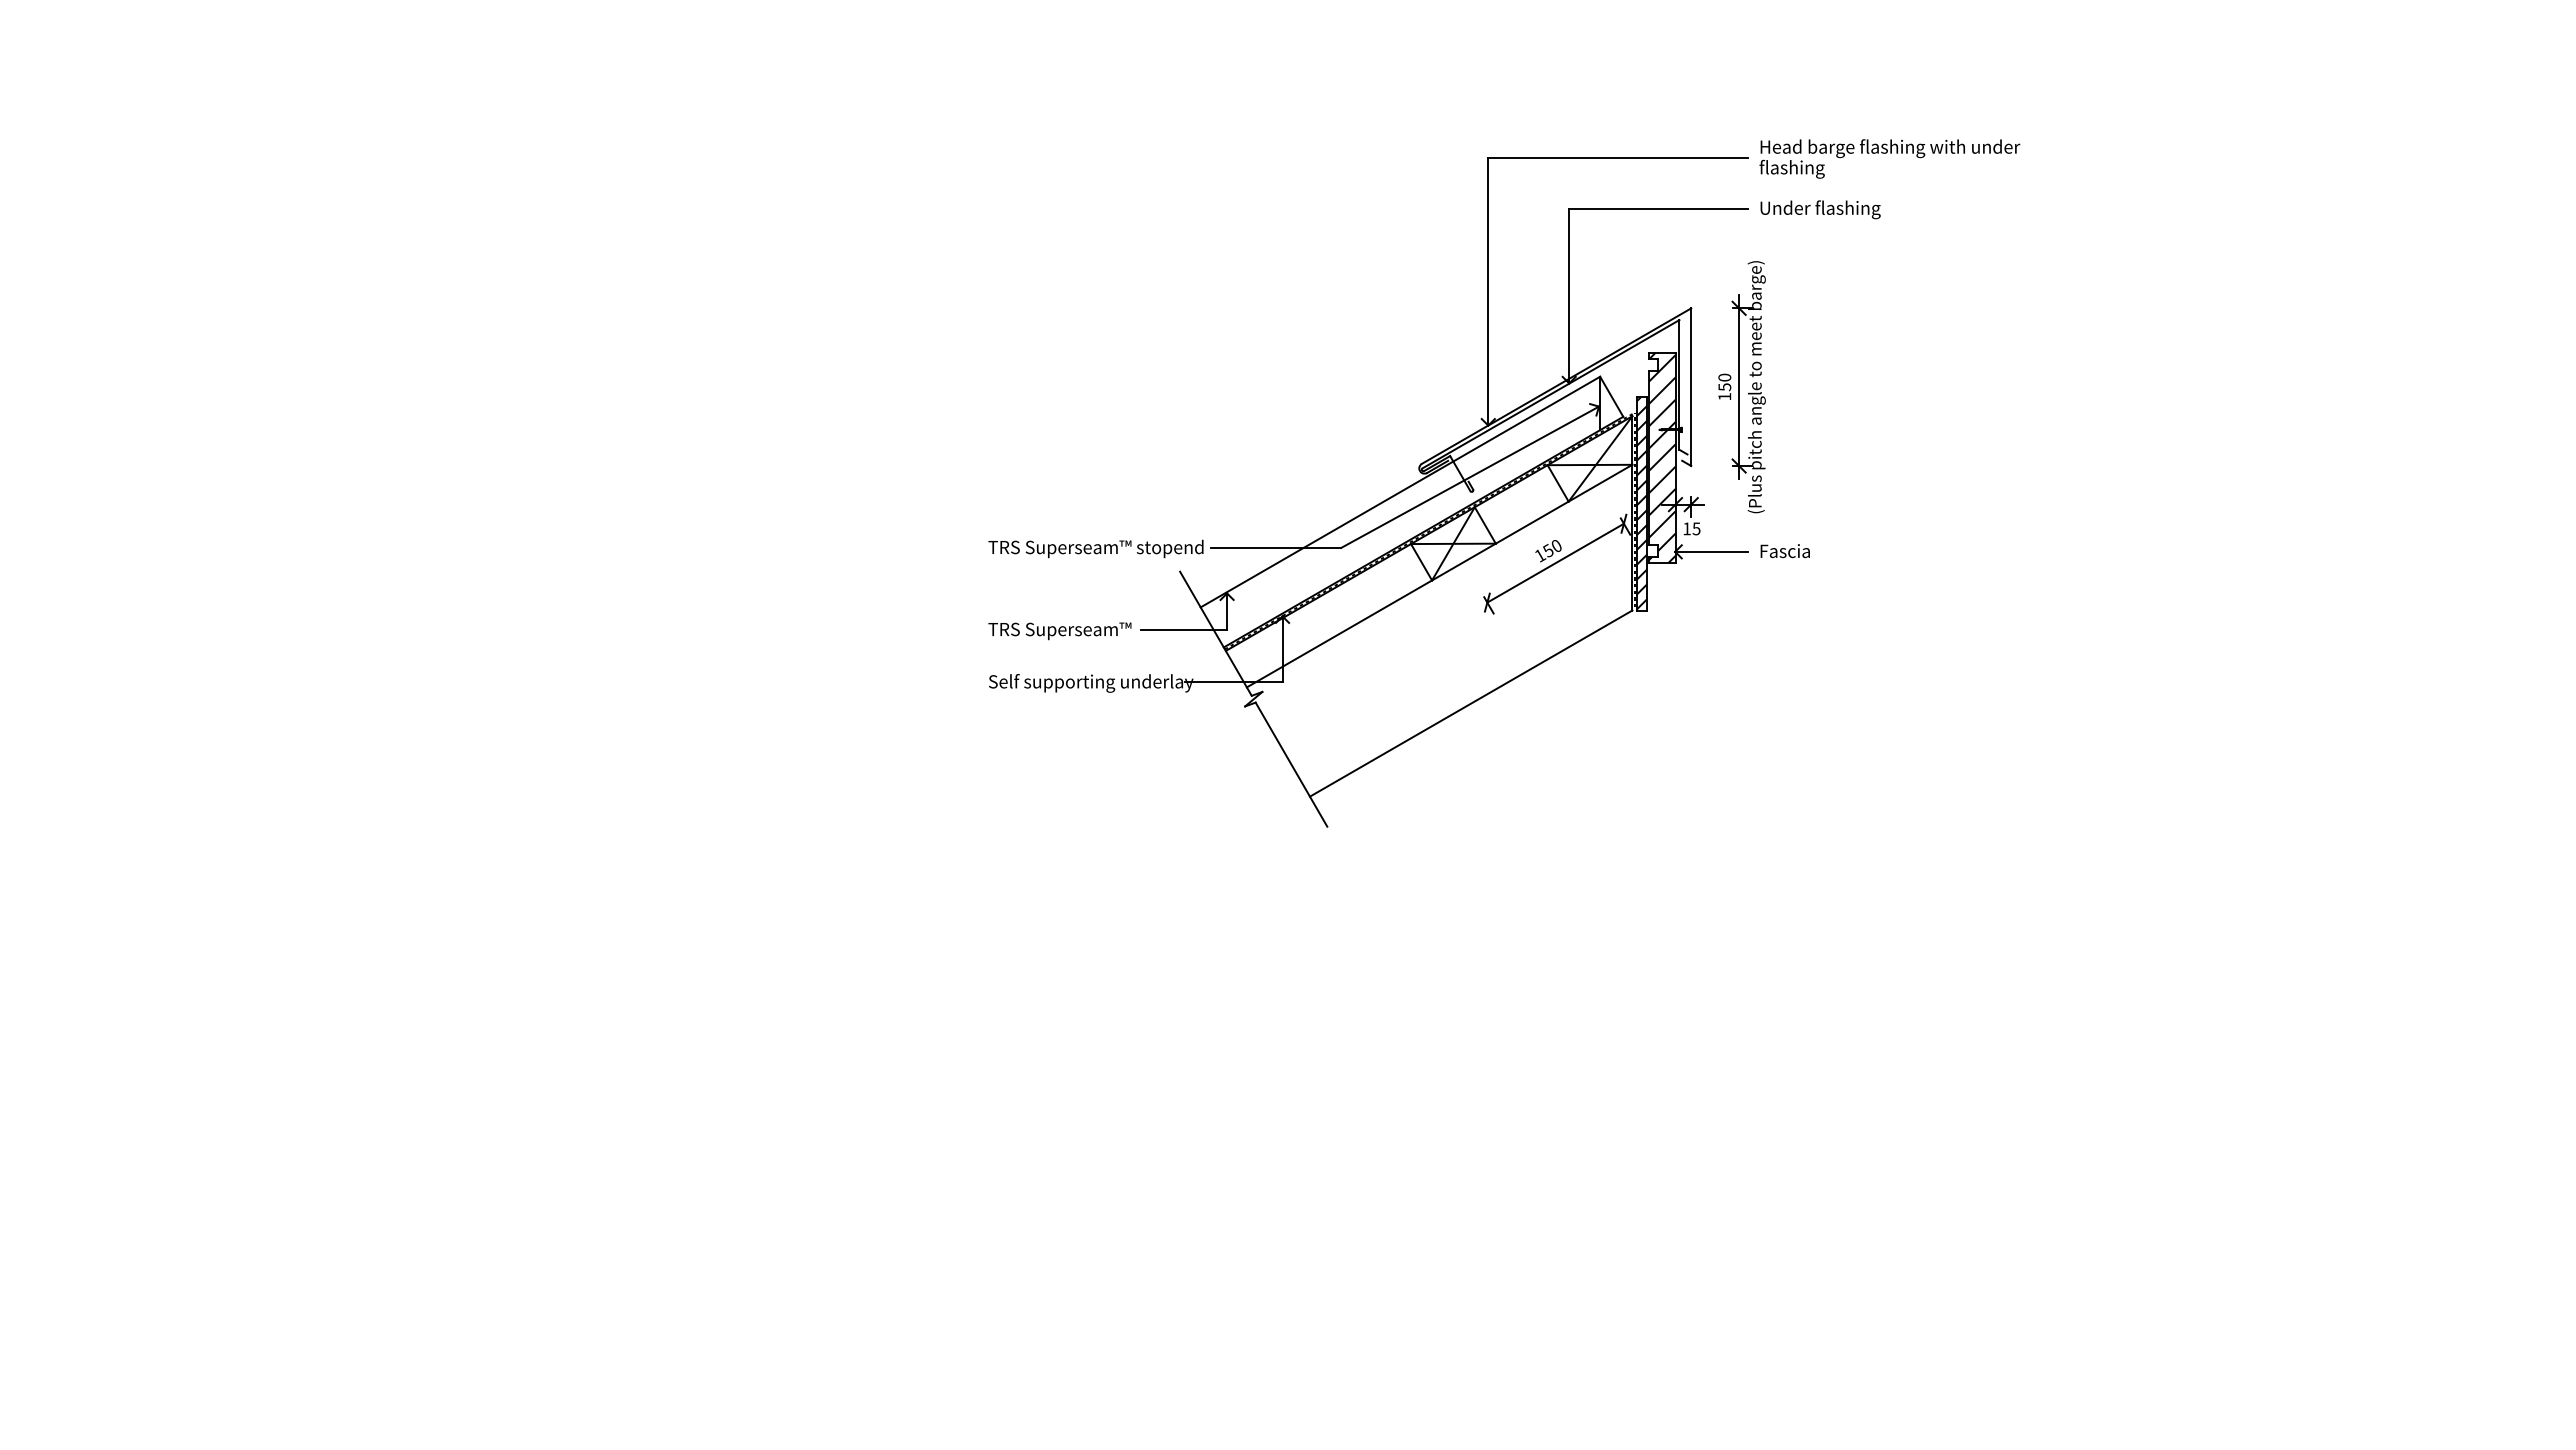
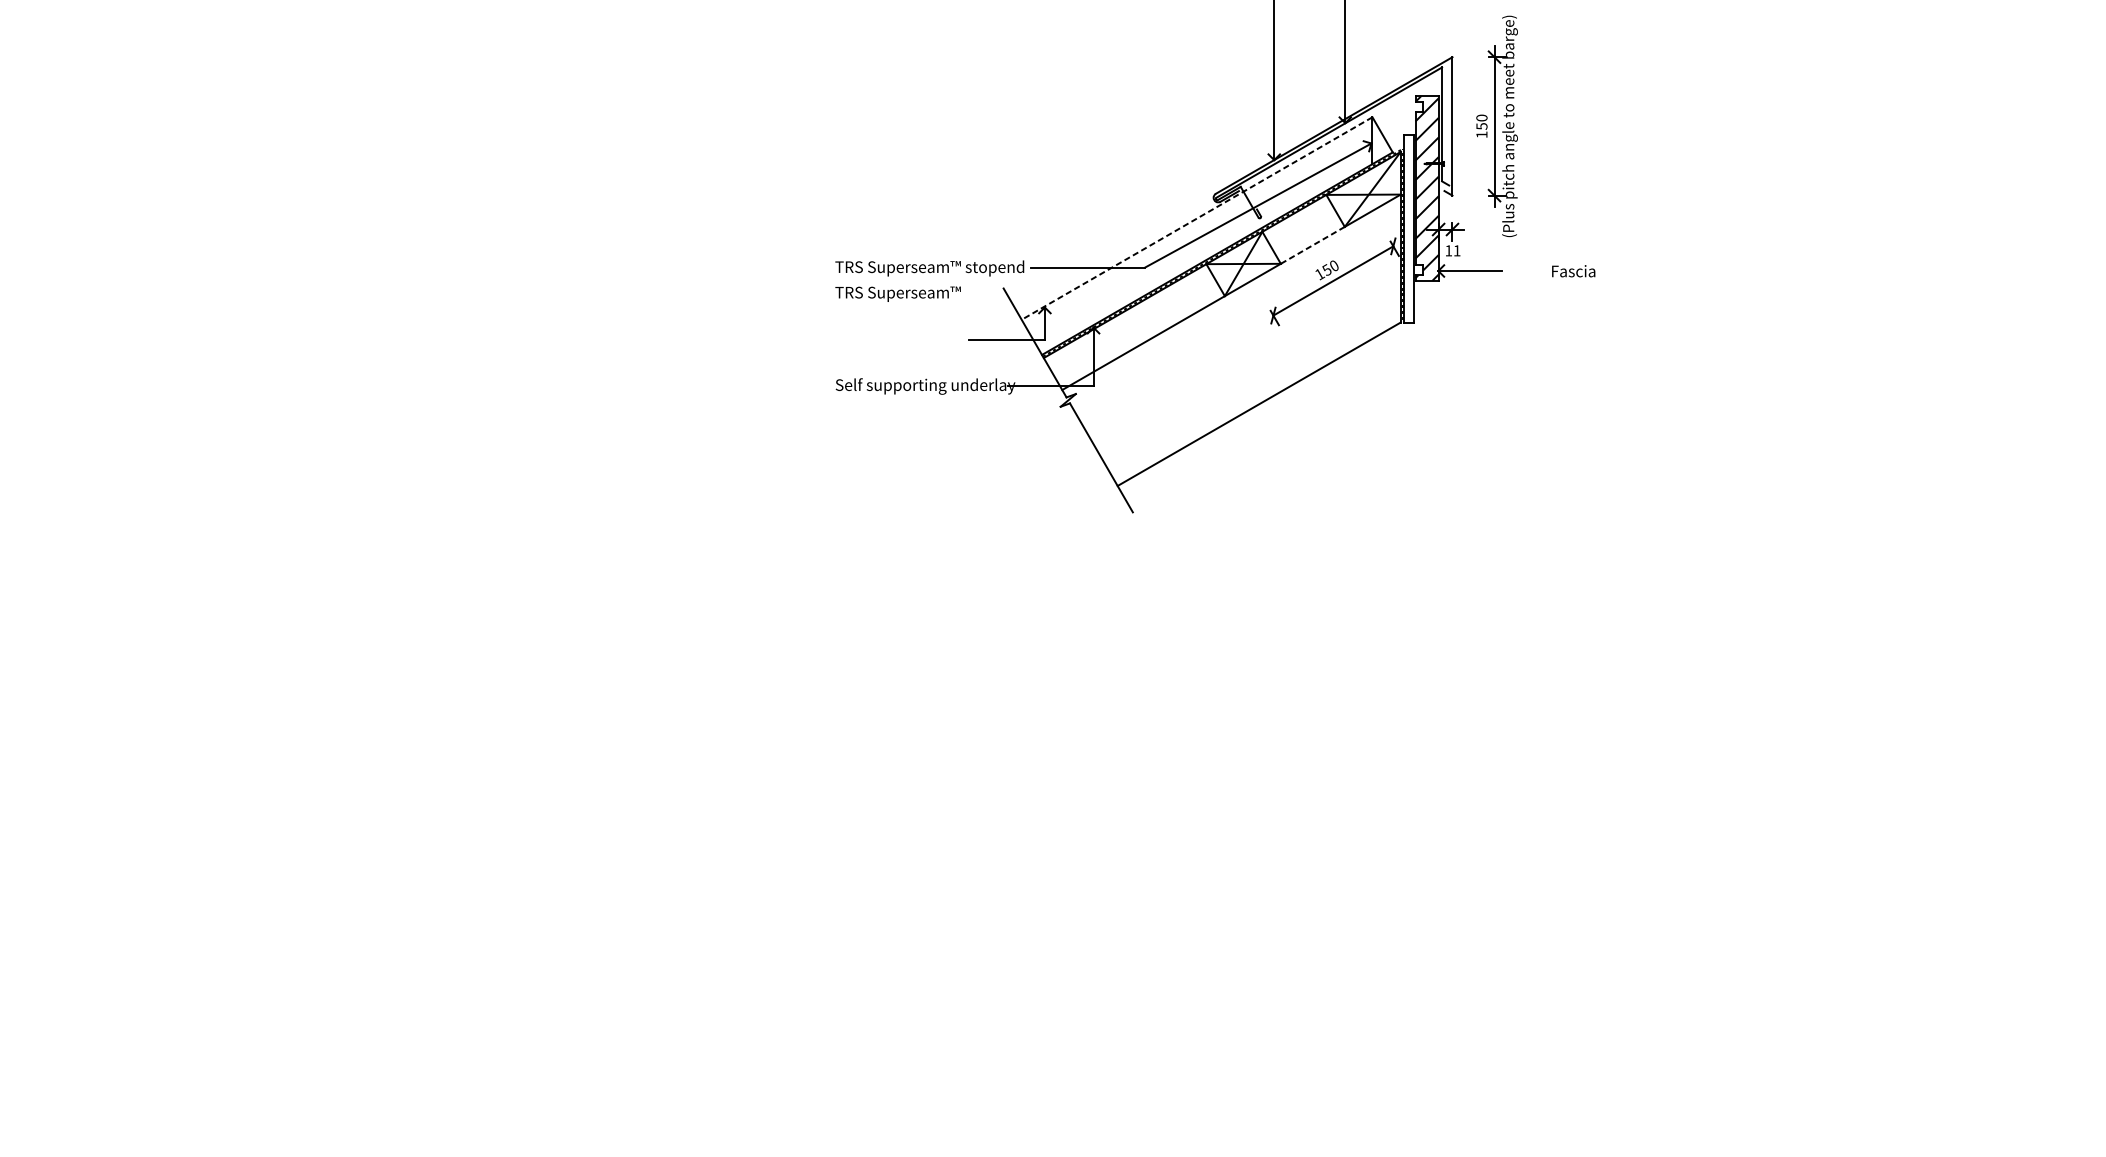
line: (1400, 492) -> (1197, 218), solid -> dashed
hatch: (1641, 503) -> (1408, 228), removed
line: (1531, 522) -> (1312, 245), solid -> dashed
text: (1696, 528) -> (1457, 250), 15 -> 11
text: (1784, 551) -> (1572, 271), moved
text: (1059, 631) -> (897, 294), moved

